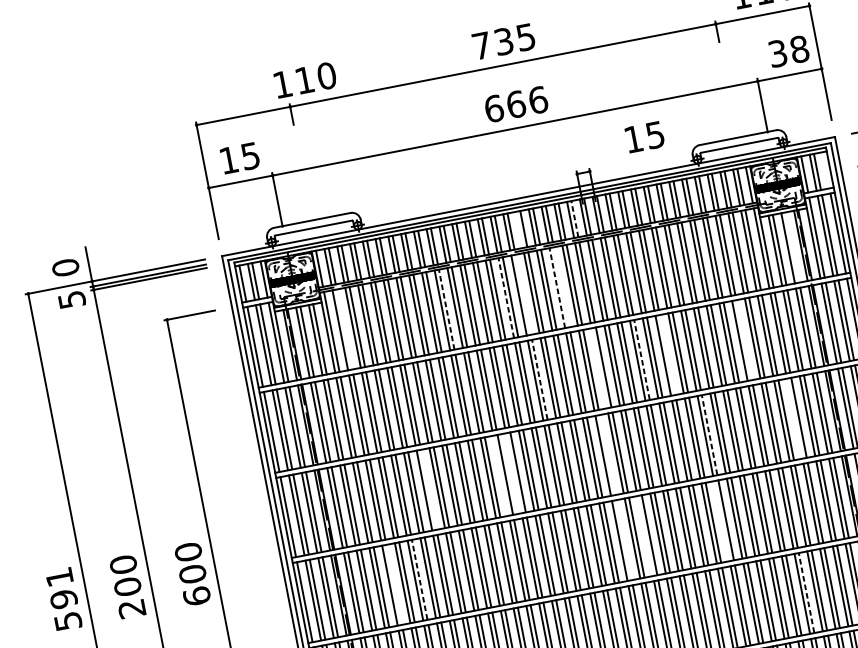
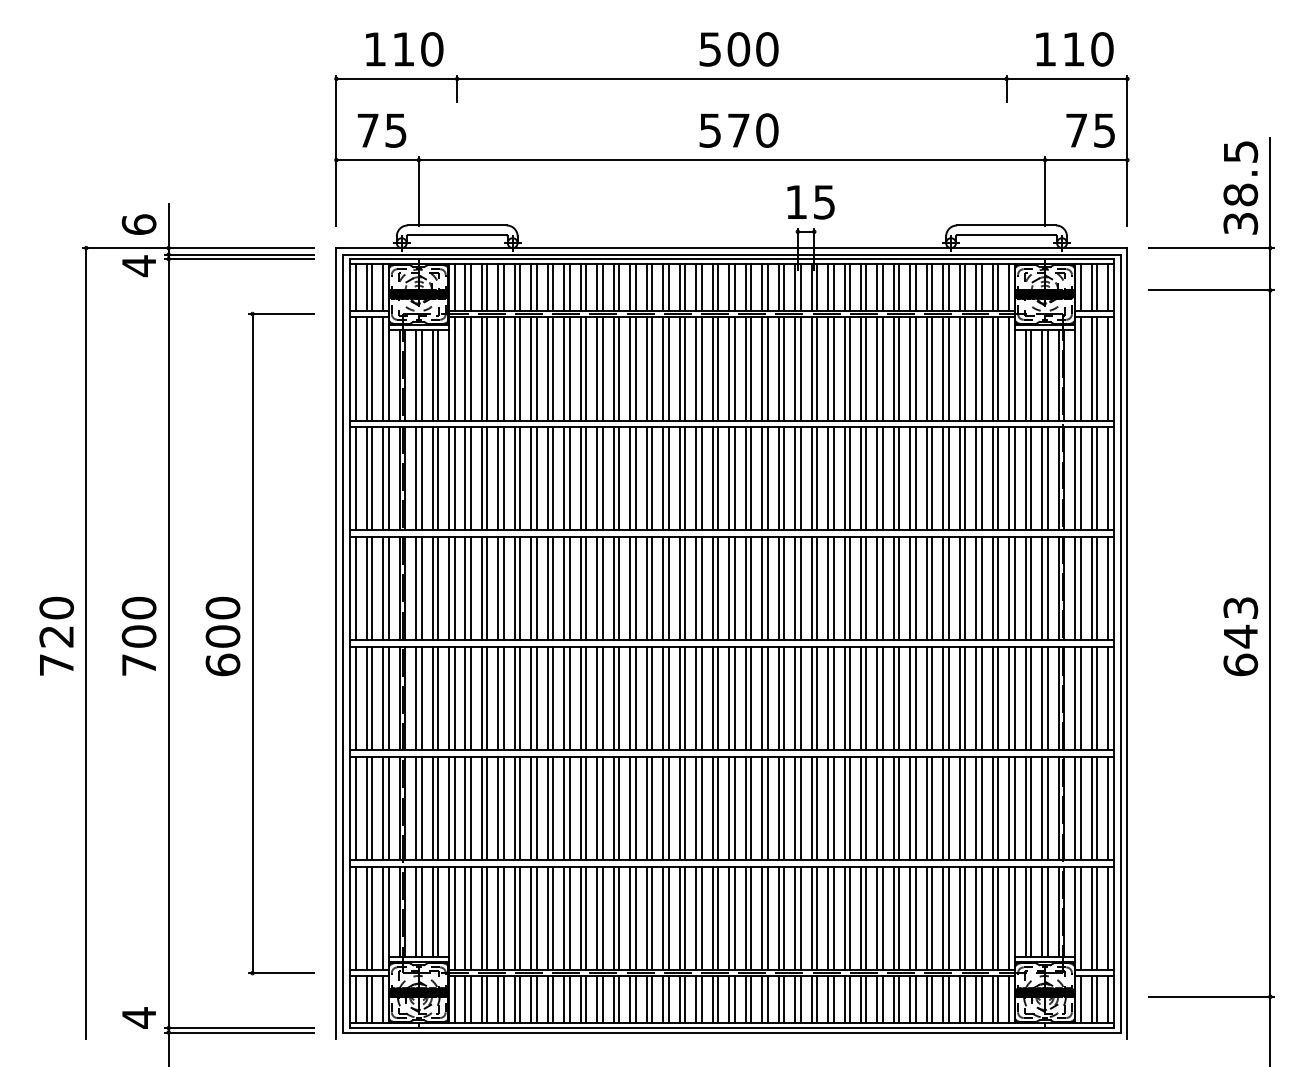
text: (503, 41) -> (738, 49), 735 -> 500
text: (788, 51) -> (1090, 130), 38 -> 75
text: (305, 80) -> (404, 49), moved
text: (515, 104) -> (738, 130), 666 -> 570
text: (644, 137) -> (810, 202), moved
text: (228, 160) -> (367, 130), 15 -> 75
line: (826, 170) -> (1108, 287), added
line: (575, 218) -> (784, 286), dashed -> solid
line: (519, 230) -> (712, 287), added
line: (792, 246) -> (1047, 374), added
text: (65, 267) -> (138, 224), 0 -> 6
line: (561, 286) -> (751, 368), added
line: (557, 287) -> (745, 368), dashed -> solid
line: (523, 294) -> (701, 368), added
line: (506, 297) -> (679, 368), dashed -> solid
text: (72, 300) -> (139, 266), 5 -> 4
line: (446, 309) -> (602, 368), dashed -> solid
line: (344, 329) -> (470, 368), added
line: (744, 339) -> (965, 478), added
line: (667, 354) -> (866, 478), added
line: (641, 359) -> (833, 478), dashed -> solid
line: (599, 368) -> (778, 478), added
line: (539, 379) -> (701, 478), dashed -> solid
line: (794, 418) -> (1009, 588), added
line: (709, 434) -> (899, 587), dashed -> solid
line: (607, 454) -> (767, 588), added
line: (513, 473) -> (646, 588), added
line: (501, 475) -> (630, 588), added
line: (428, 489) -> (536, 588), added
line: (721, 520) -> (893, 697), added
line: (645, 535) -> (795, 697), added
line: (623, 539) -> (767, 697), added
line: (419, 579) -> (503, 697), dashed -> solid
line: (393, 584) -> (470, 697), added
line: (806, 592) -> (981, 807), dashed -> solid
text: (63, 598) -> (56, 635), 591 -> 720
text: (131, 608) -> (138, 664), 200 -> 700

